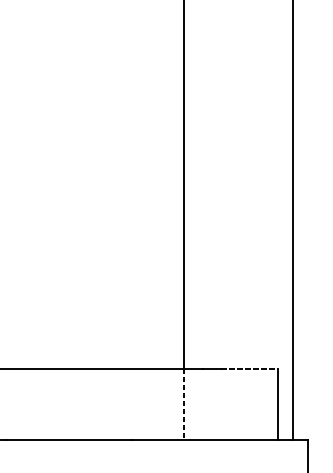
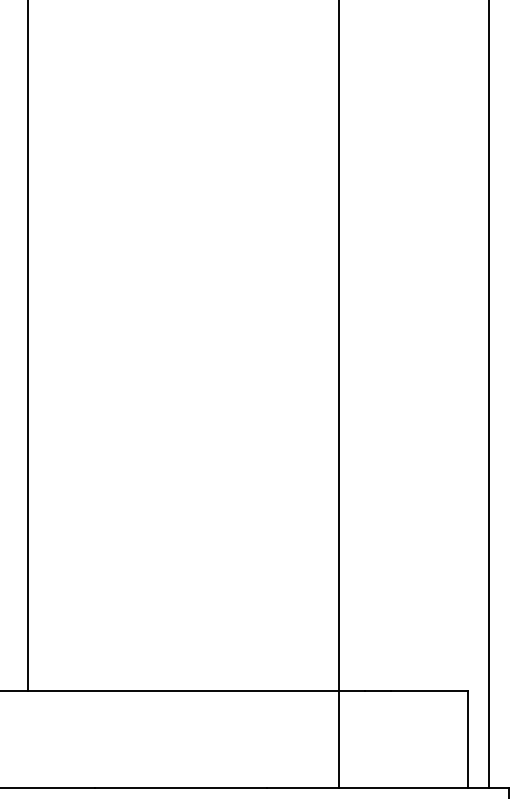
line: (249, 369) -> (429, 690), dashed -> solid
line: (184, 404) -> (339, 739), dashed -> solid

